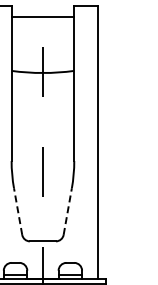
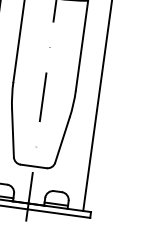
line: (18, 211) -> (13, 133), dashed -> solid
line: (67, 211) -> (62, 140), dashed -> solid

